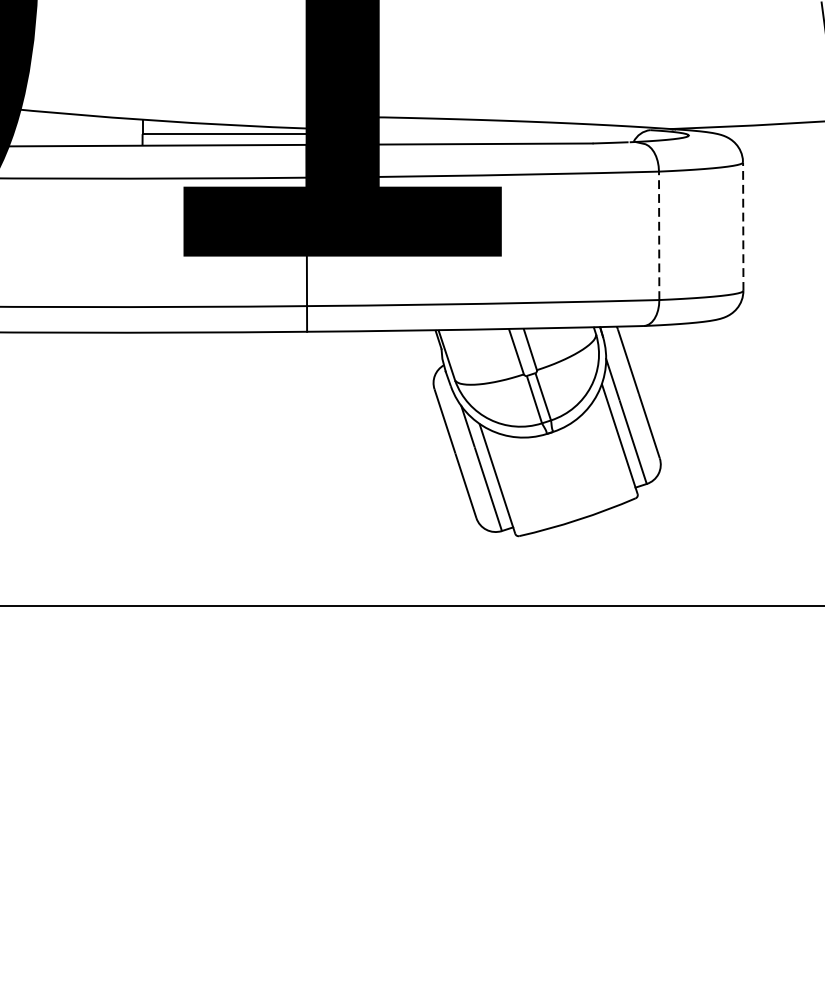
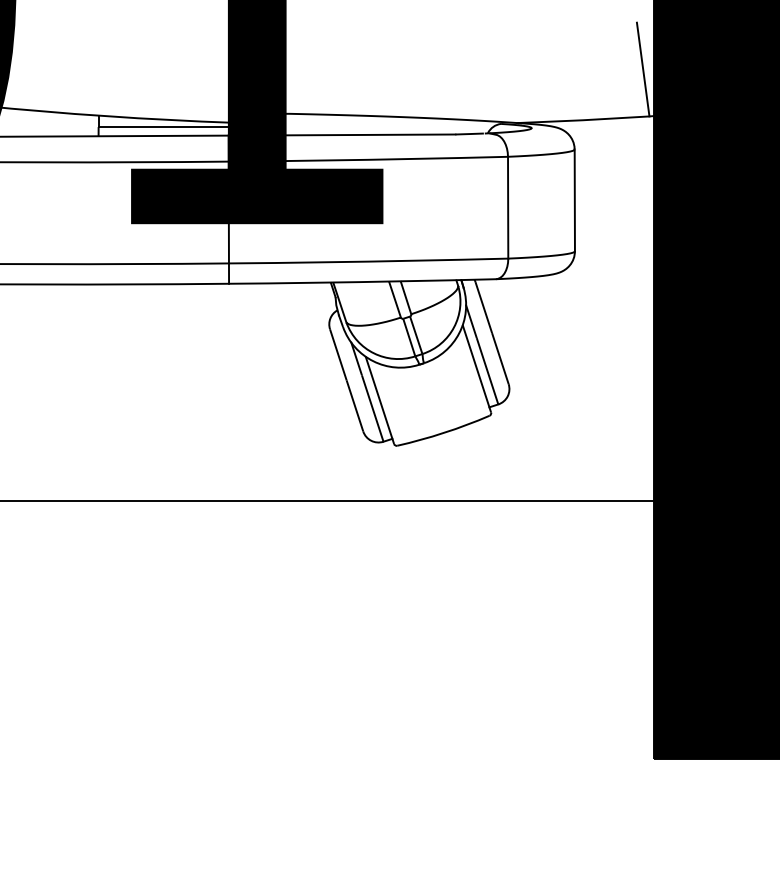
line: (742, 226) -> (574, 200), dashed -> solid
line: (659, 235) -> (508, 207), dashed -> solid

